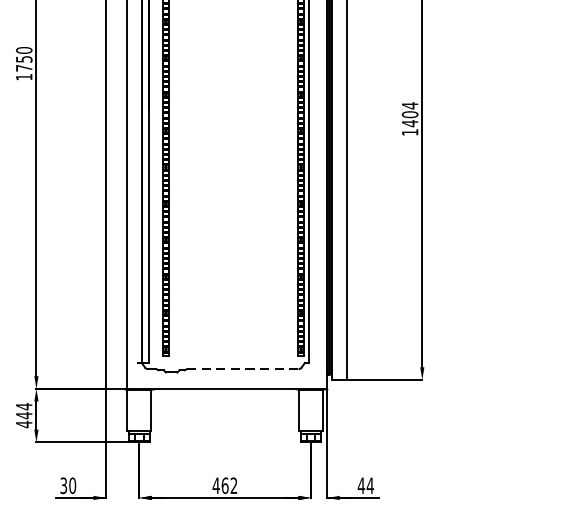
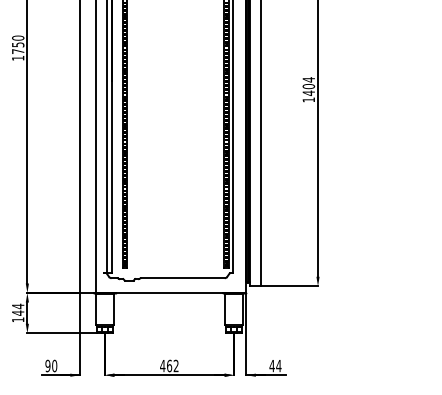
line: (243, 369) -> (183, 278), dashed -> solid
text: (24, 423) -> (18, 319), 444 -> 144
text: (63, 485) -> (47, 365), 30 -> 90

